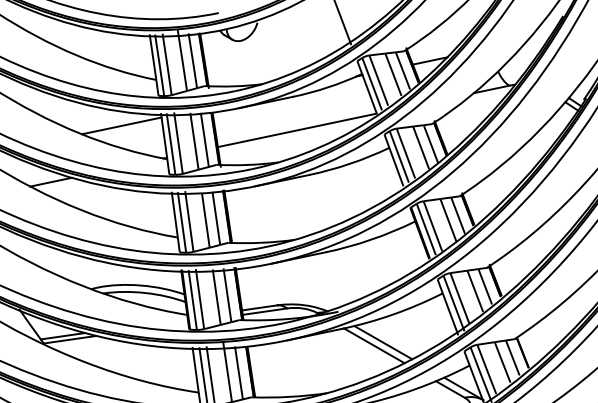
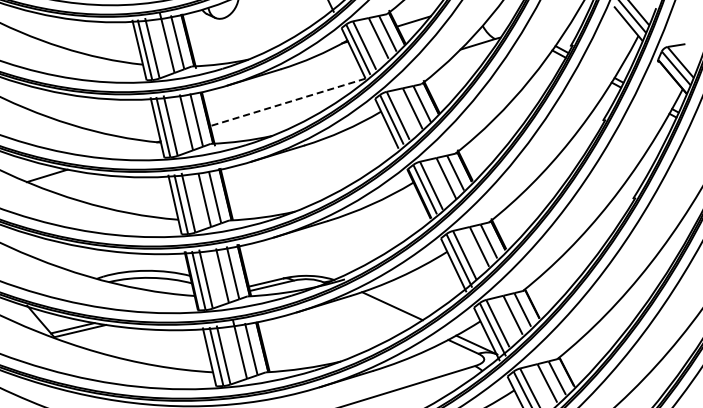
line: (121, 125) -> (112, 113), removed
line: (296, 130) -> (287, 102), solid -> dashed
line: (374, 345) -> (383, 309), removed

